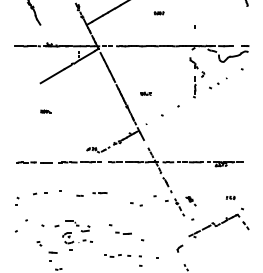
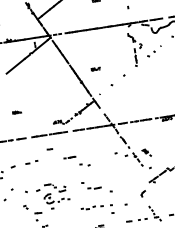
part: (45, 111) -> (16, 112), moved
part: (40, 193) -> (20, 165), size x1.6
part: (79, 195) -> (49, 149), moved
part: (136, 204) -> (85, 165), moved

